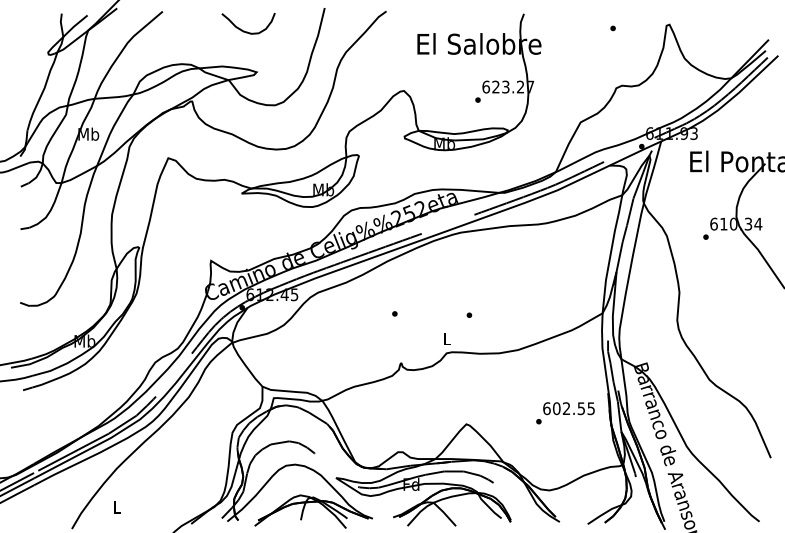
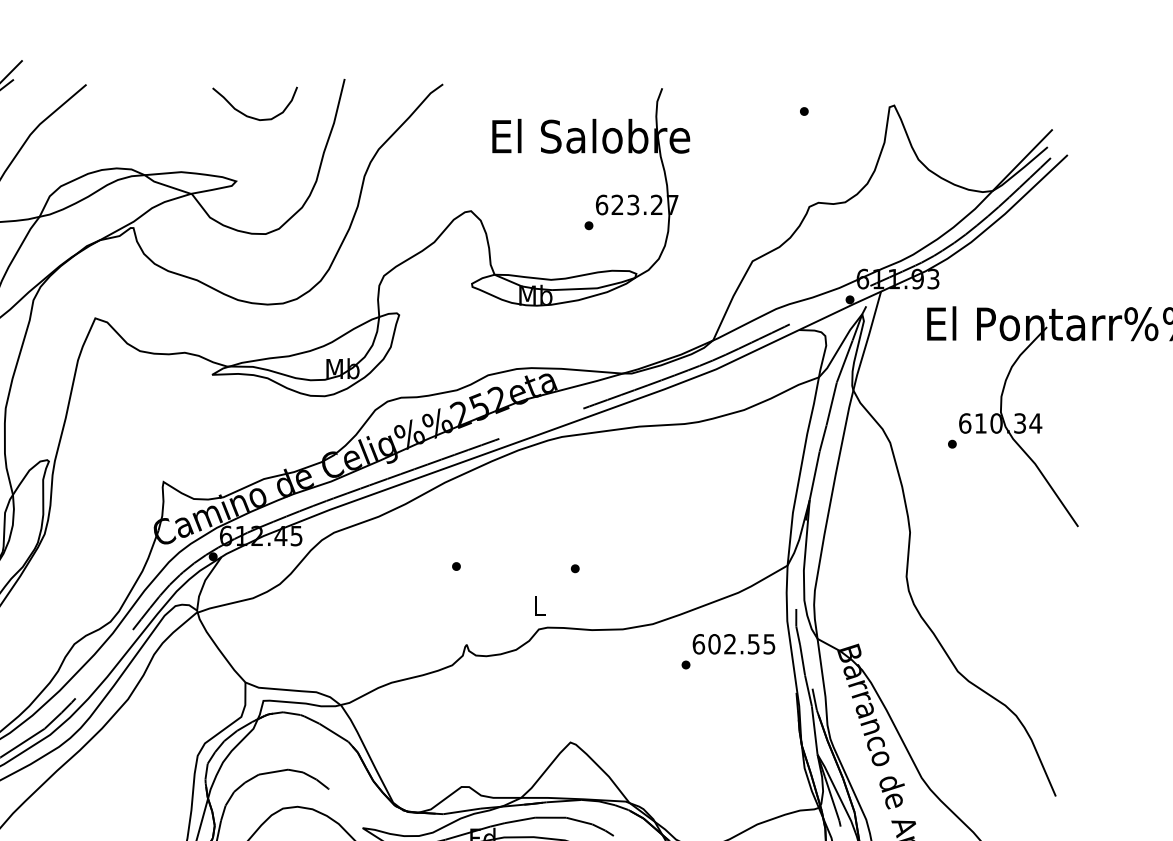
curve: (244, 30) -> (248, 114), moved
text: (565, 413) -> (728, 651), moved

